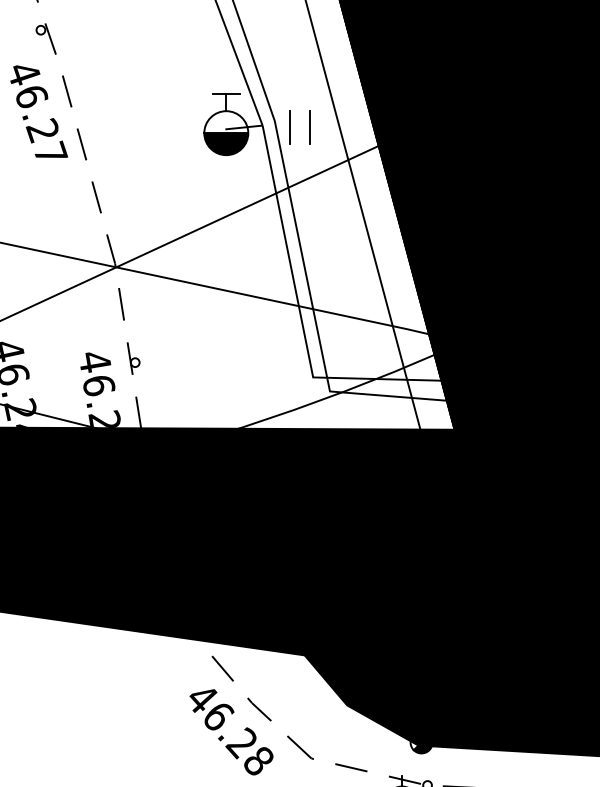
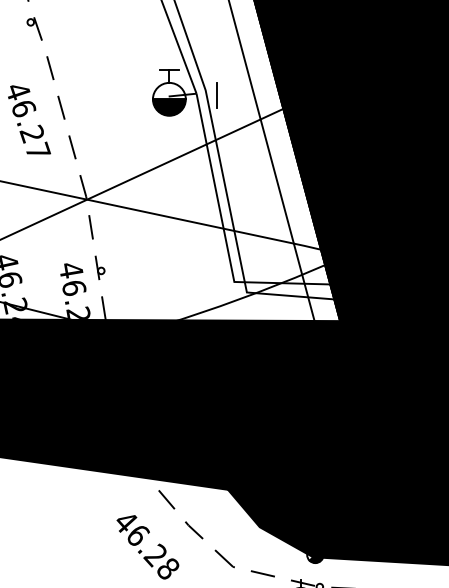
text: (39, 111) -> (29, 119), moved
line: (310, 127) -> (232, 95), removed
text: (231, 732) -> (147, 547), moved

